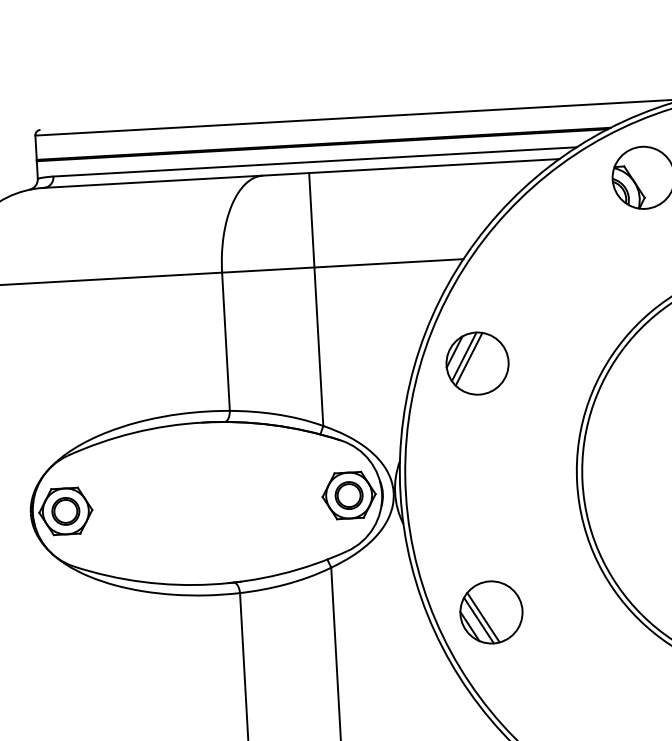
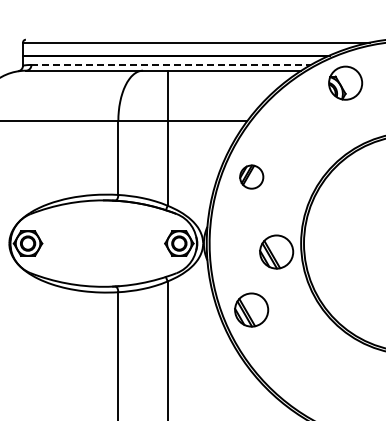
line: (315, 161) -> (171, 64), solid -> dashed
part: (477, 362) -> (251, 176), size x0.7
part: (531, 500) -> (276, 251), added

